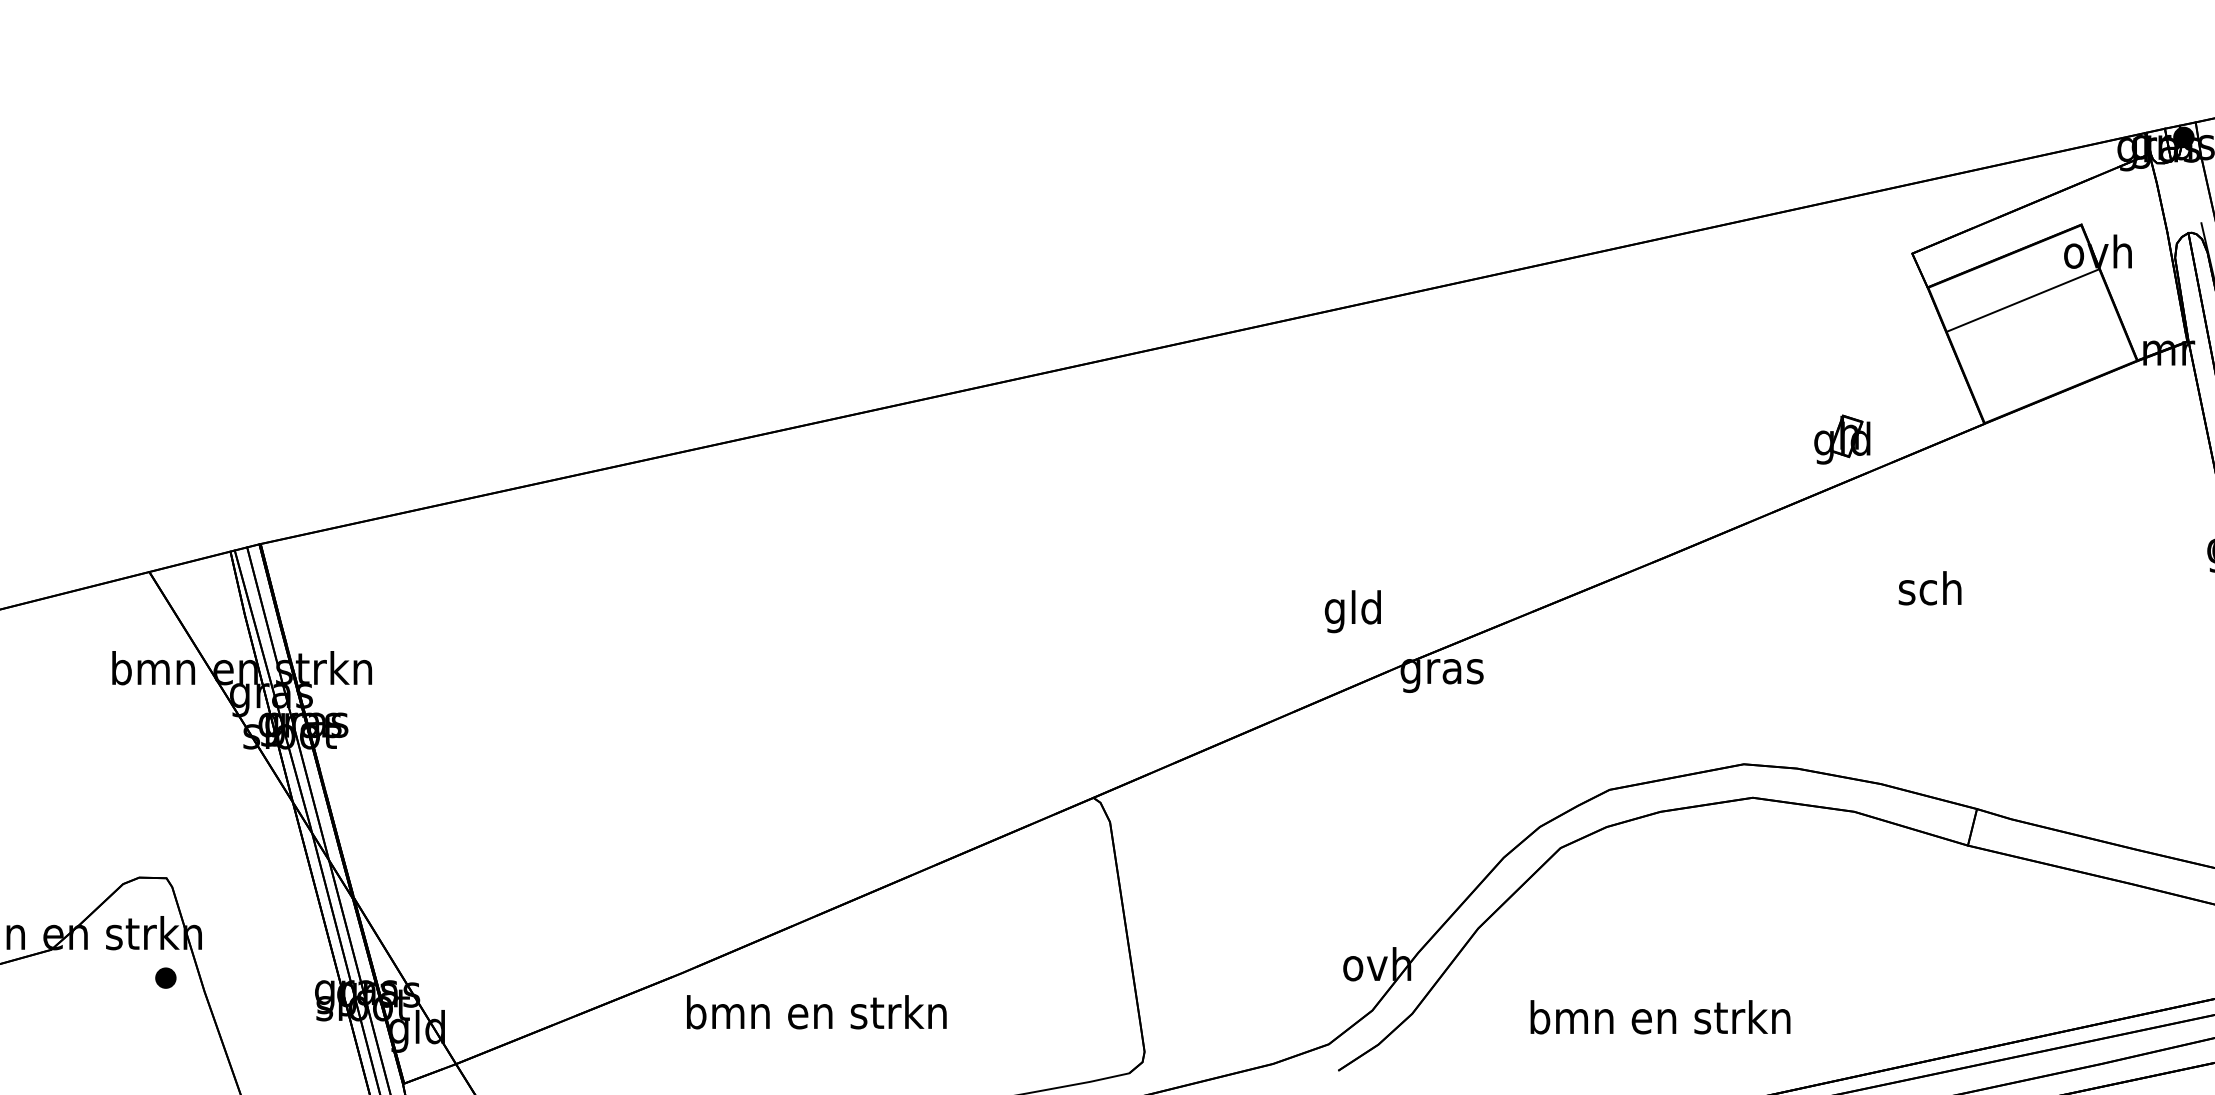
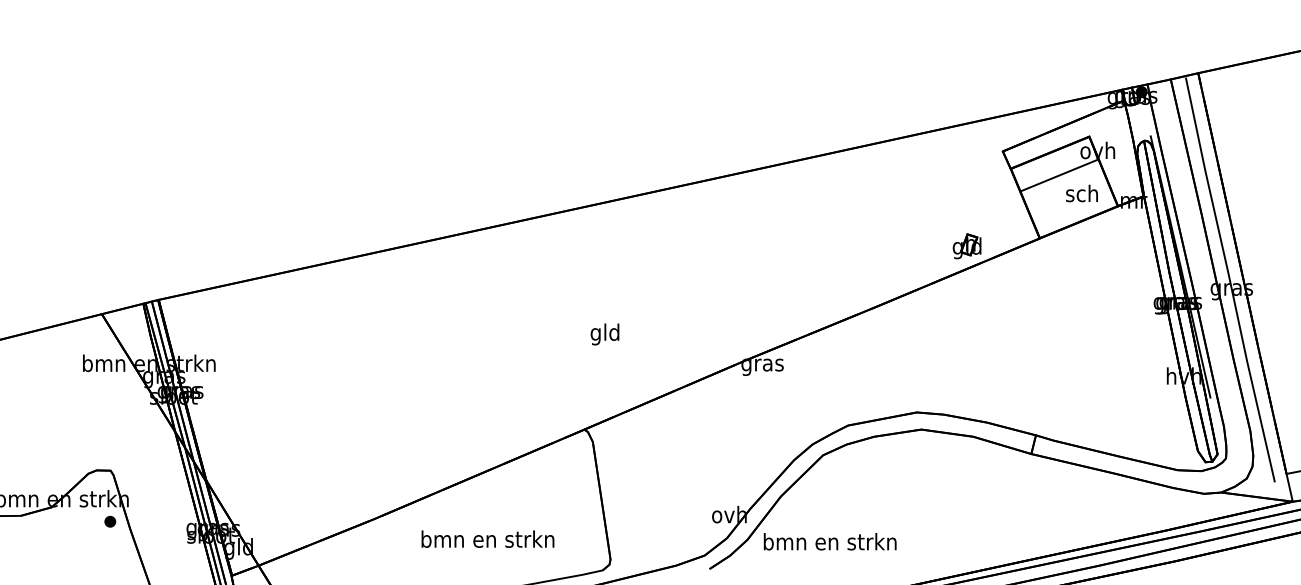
text: (1929, 588) -> (1081, 193), moved
text: (1351, 611) -> (604, 334), moved
text: (815, 1010) -> (487, 538), moved
text: (1659, 1016) -> (829, 541), moved

